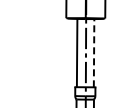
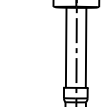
line: (94, 52) -> (86, 47), dashed -> solid

